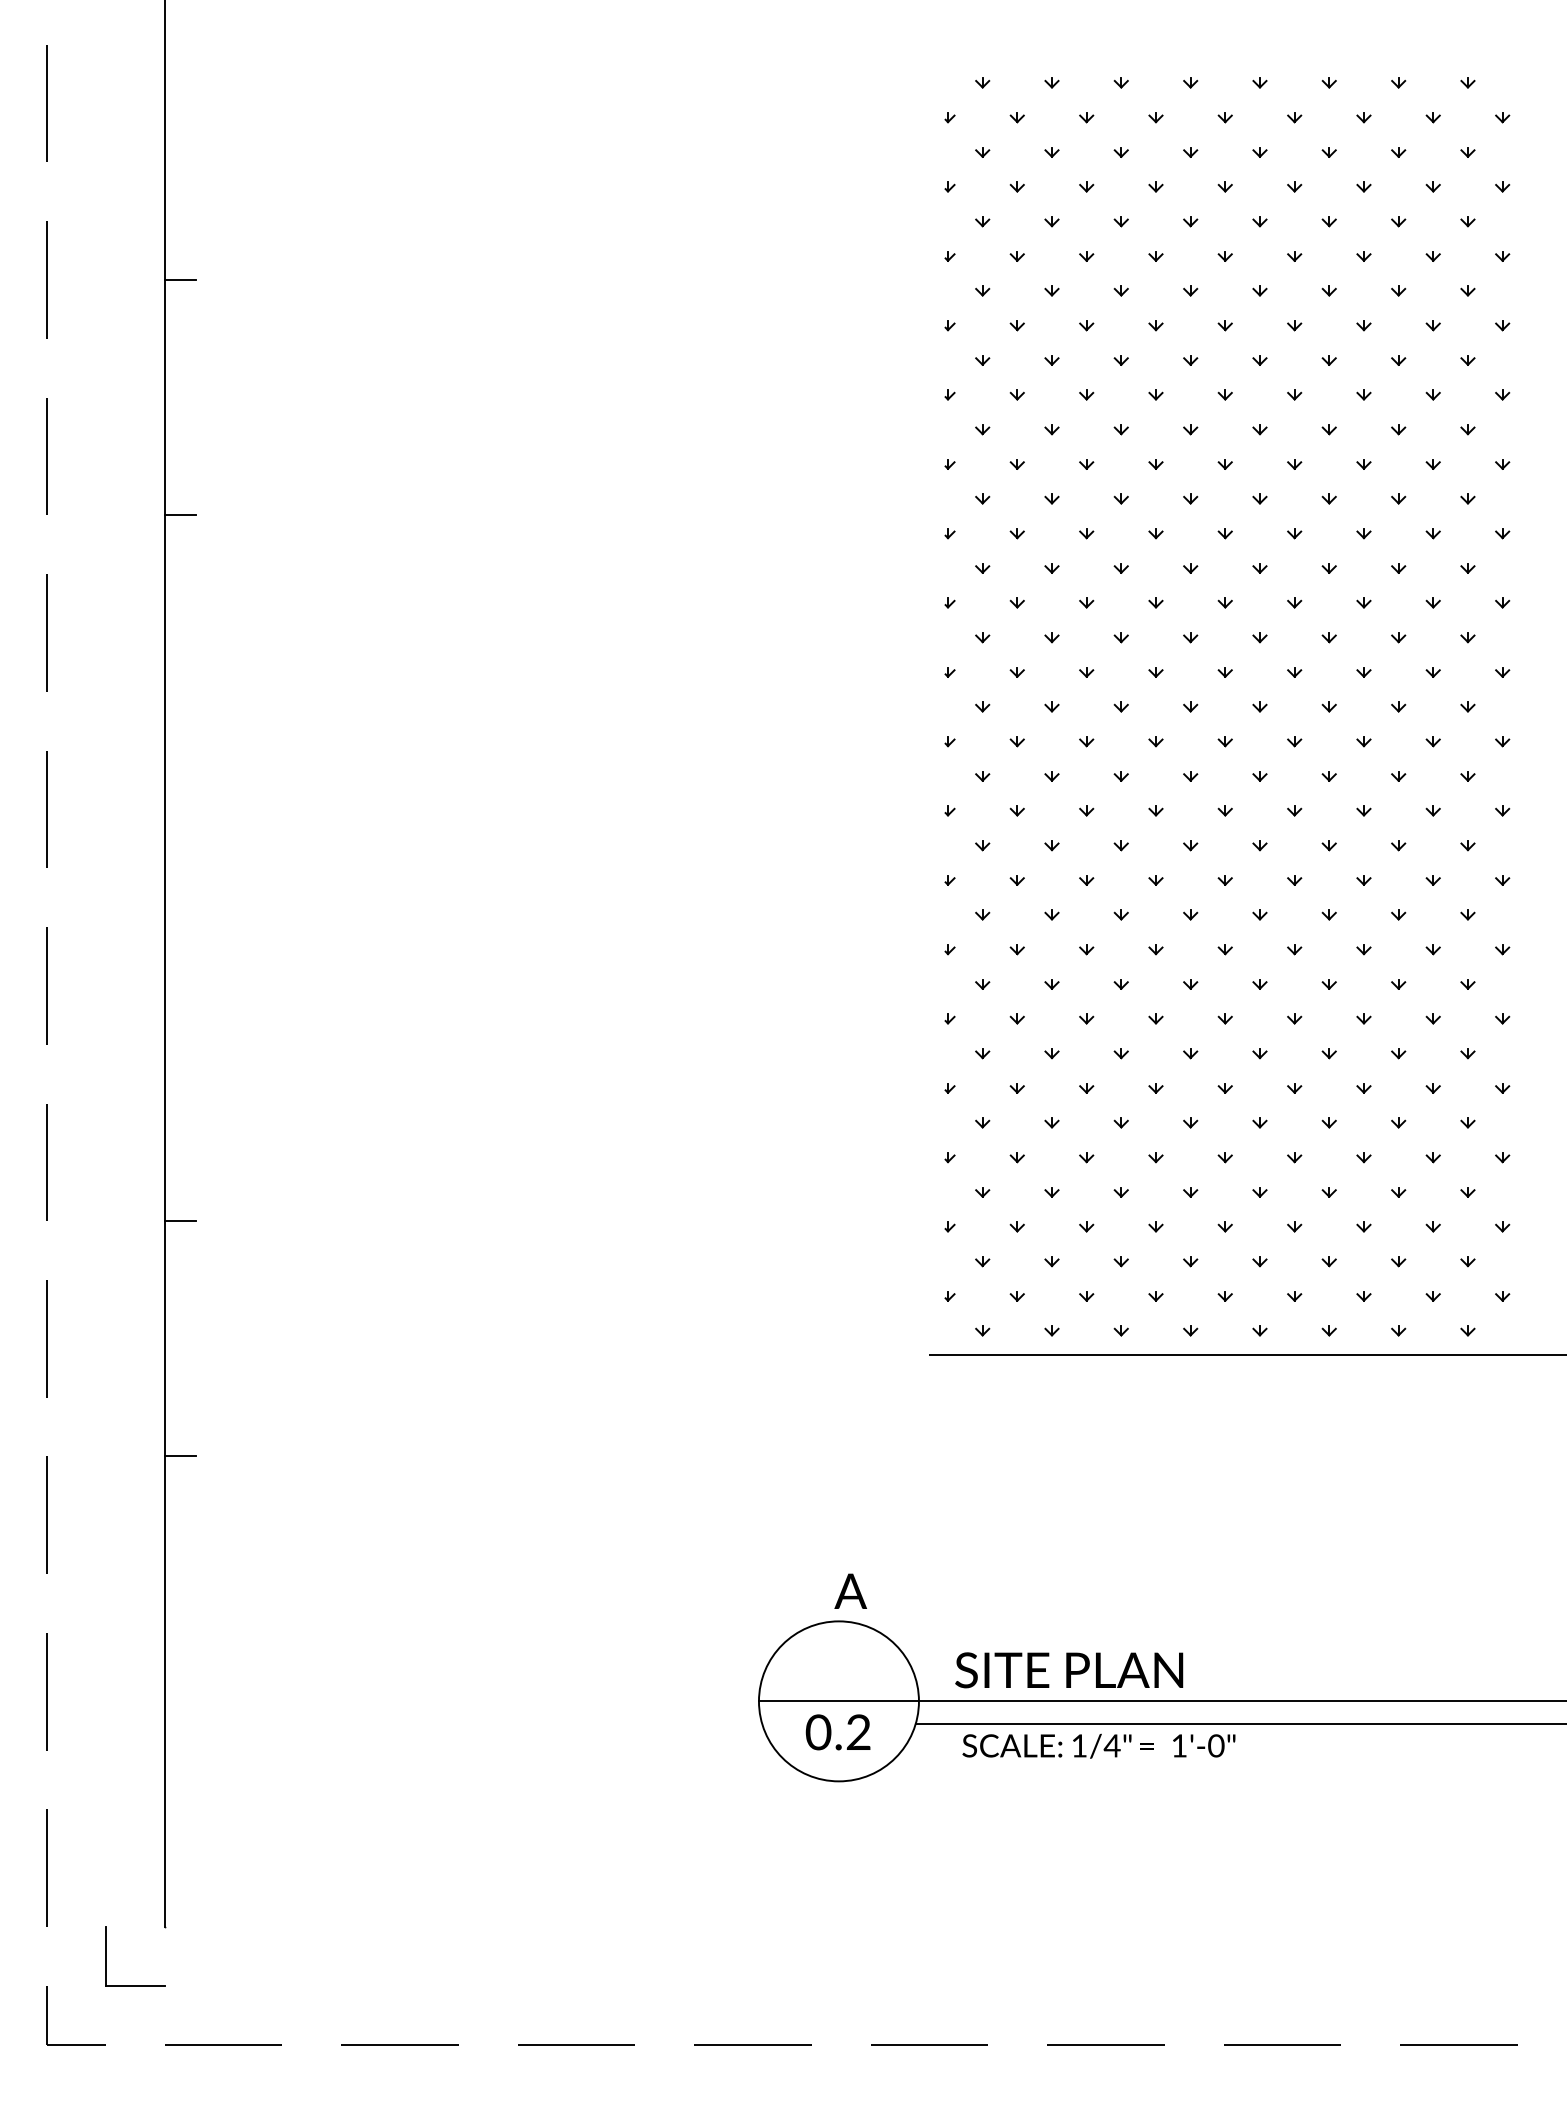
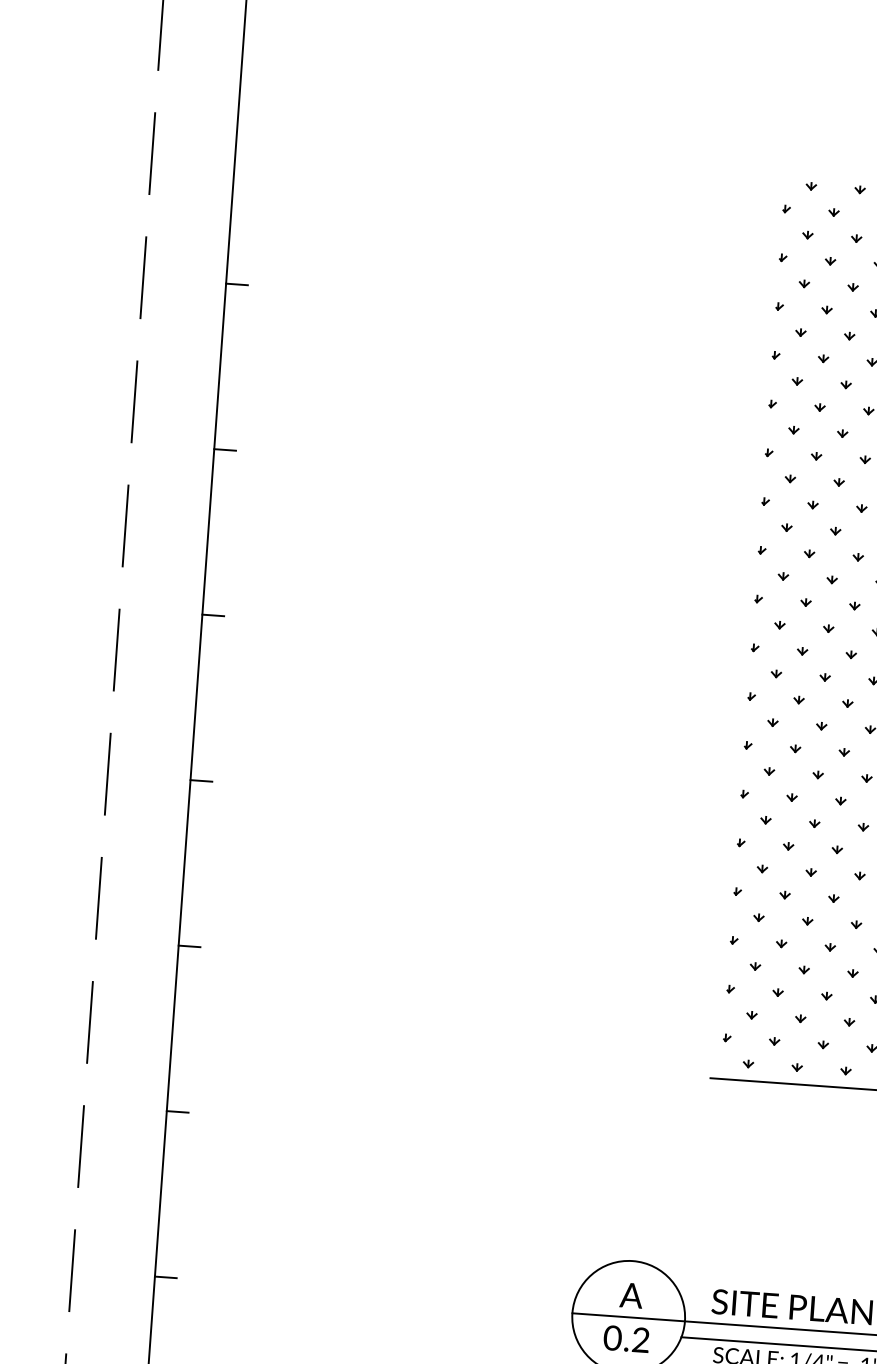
line: (179, 750) -> (212, 615), added
line: (179, 985) -> (200, 780), added
text: (850, 1590) -> (631, 1294), moved
line: (179, 1691) -> (165, 1277), added

